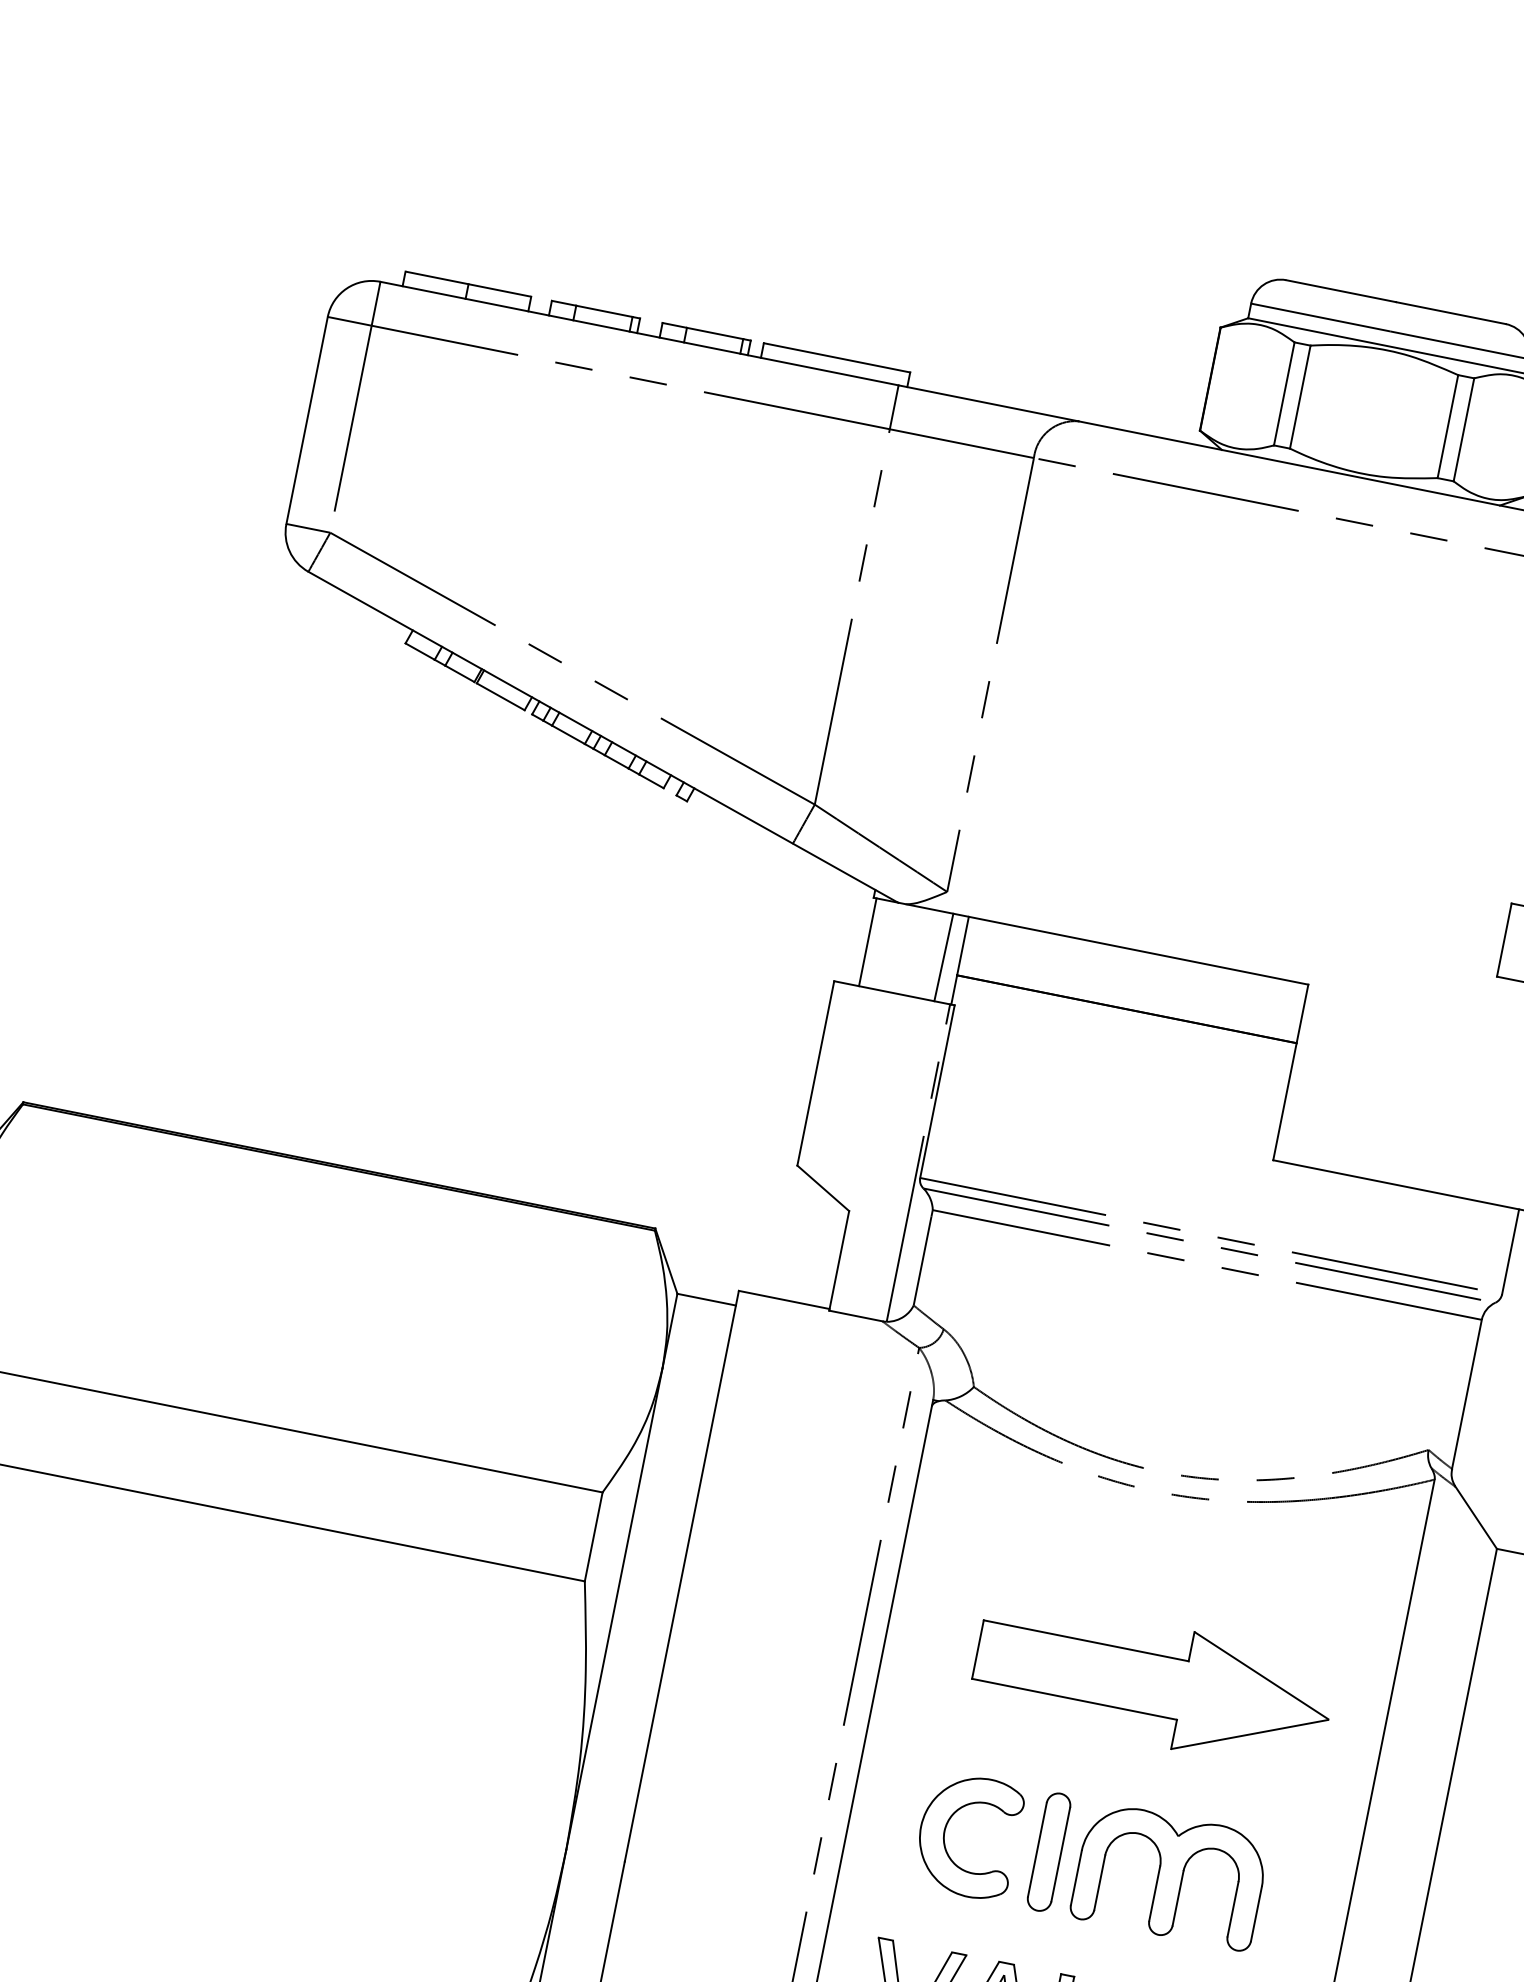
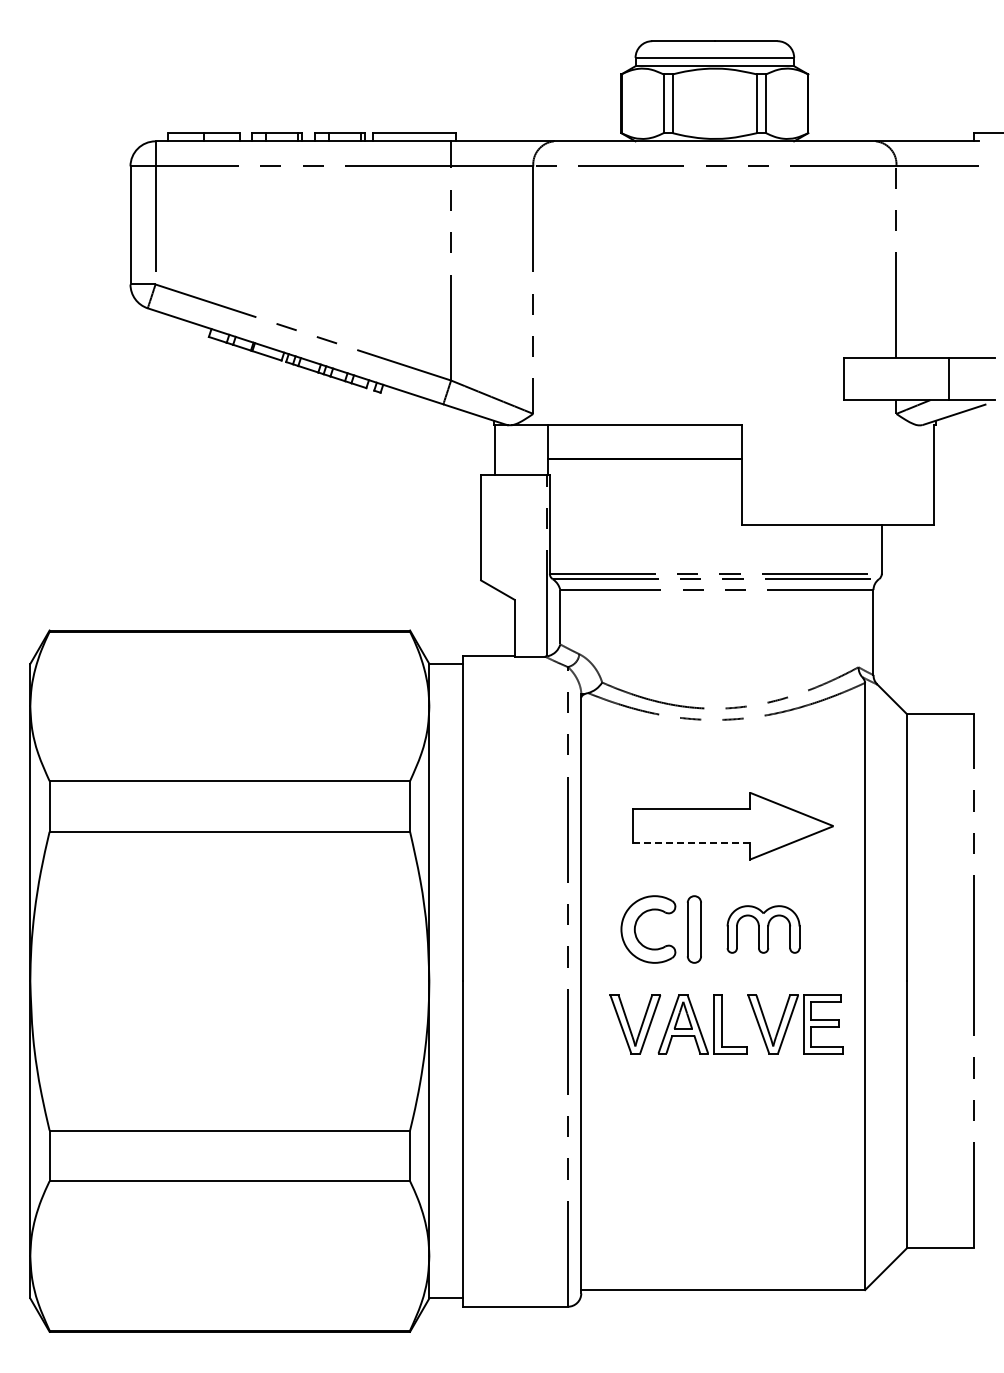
line: (943, 957) -> (538, 450), removed
line: (1074, 1698) -> (691, 842), solid -> dashed
part: (1170, 1876) -> (763, 929), size x0.7

